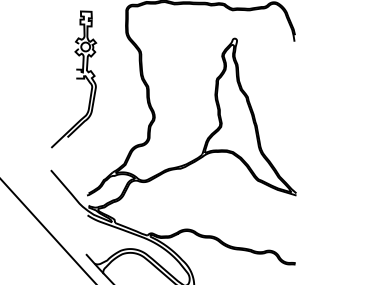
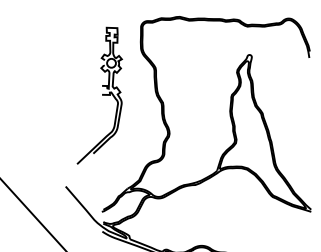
part: (74, 79) -> (100, 95), moved

